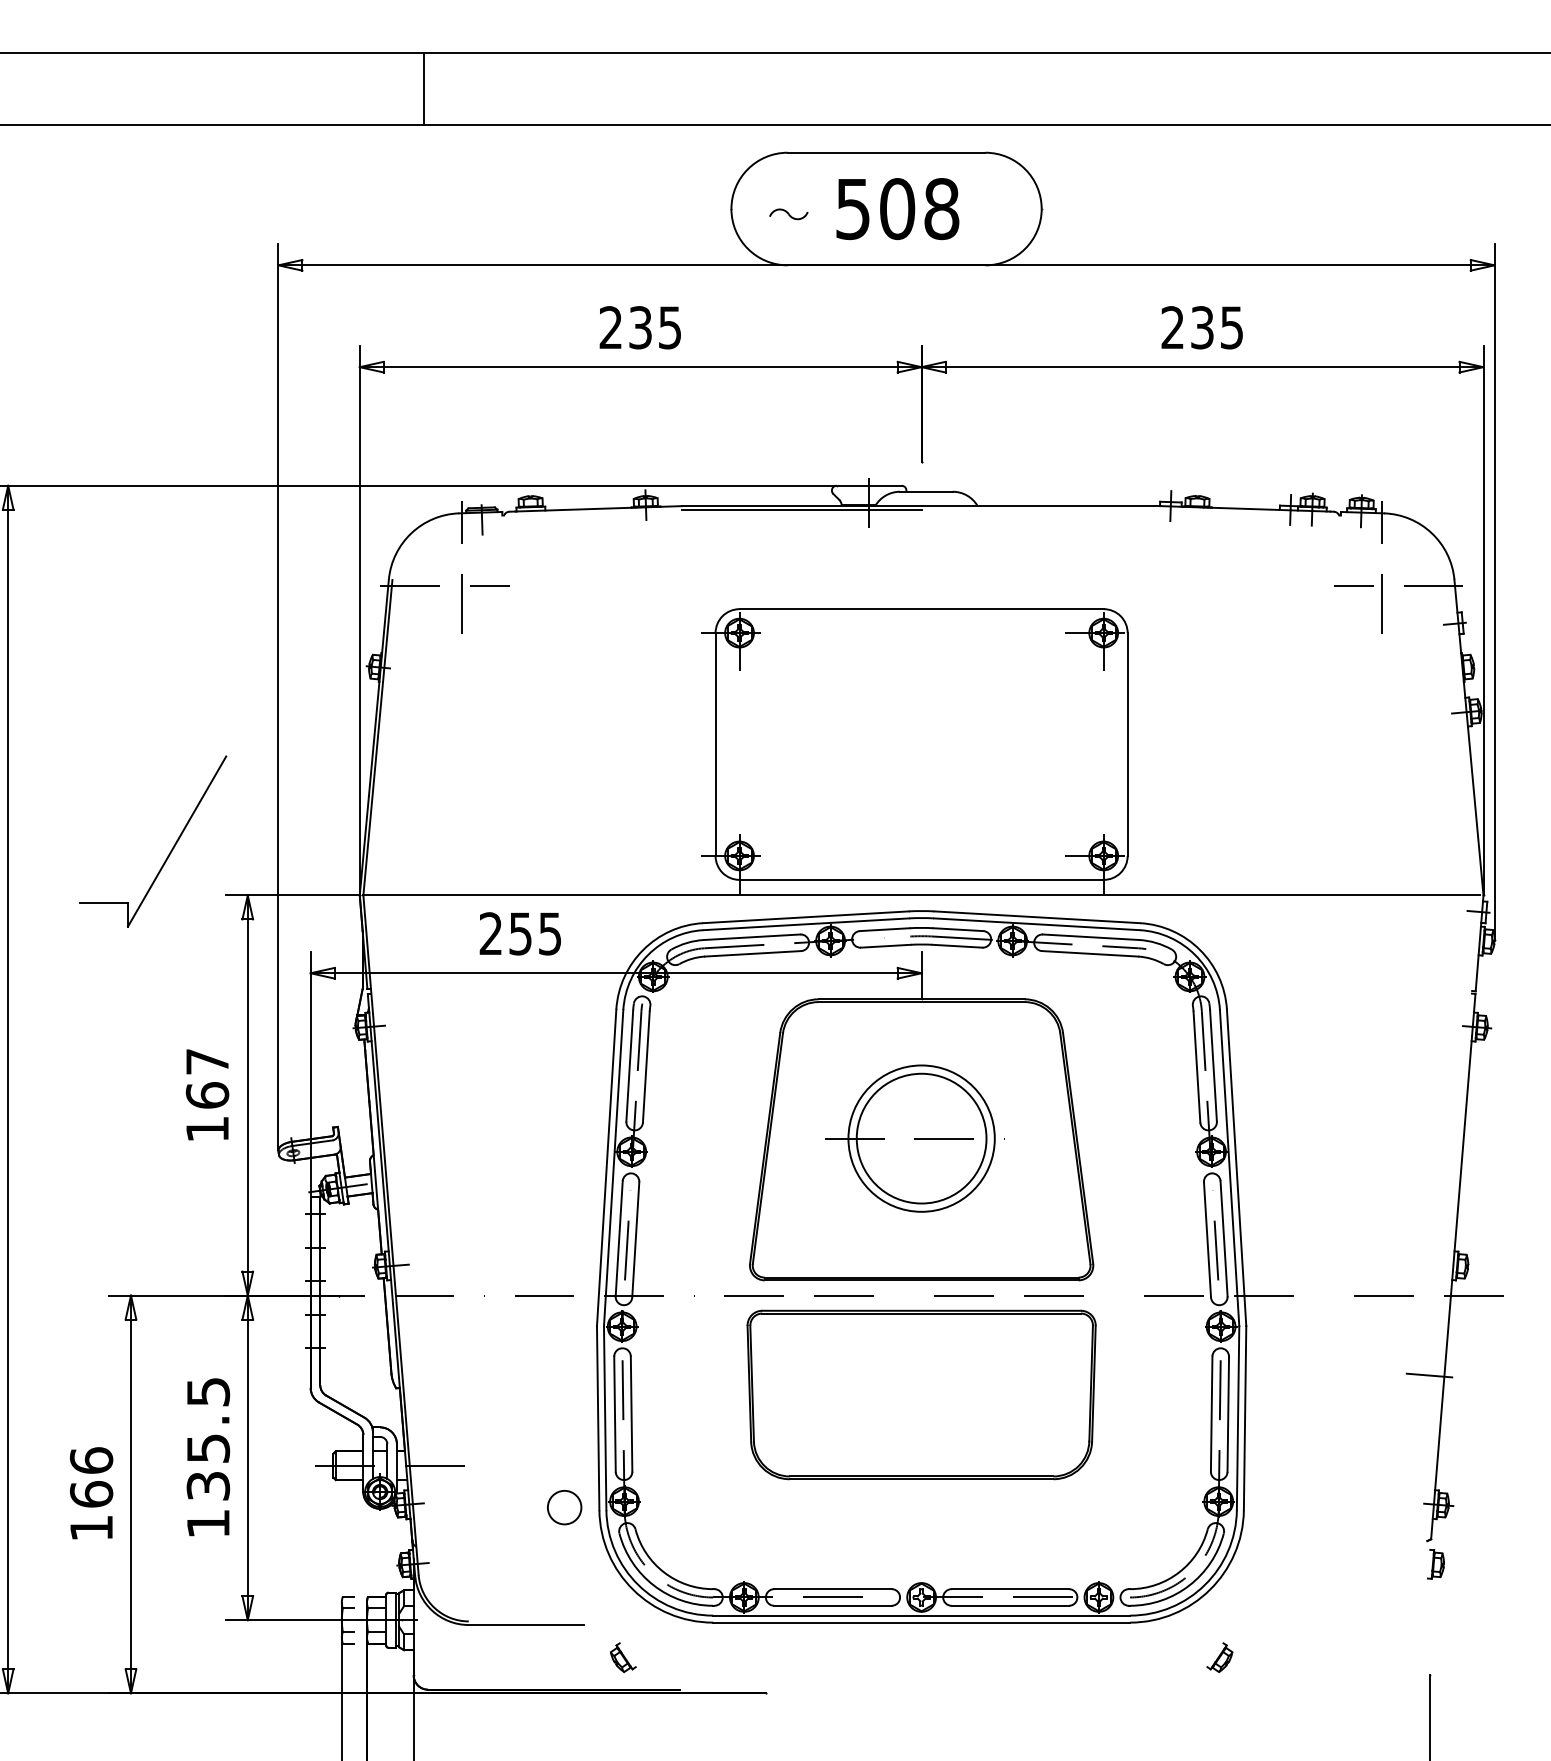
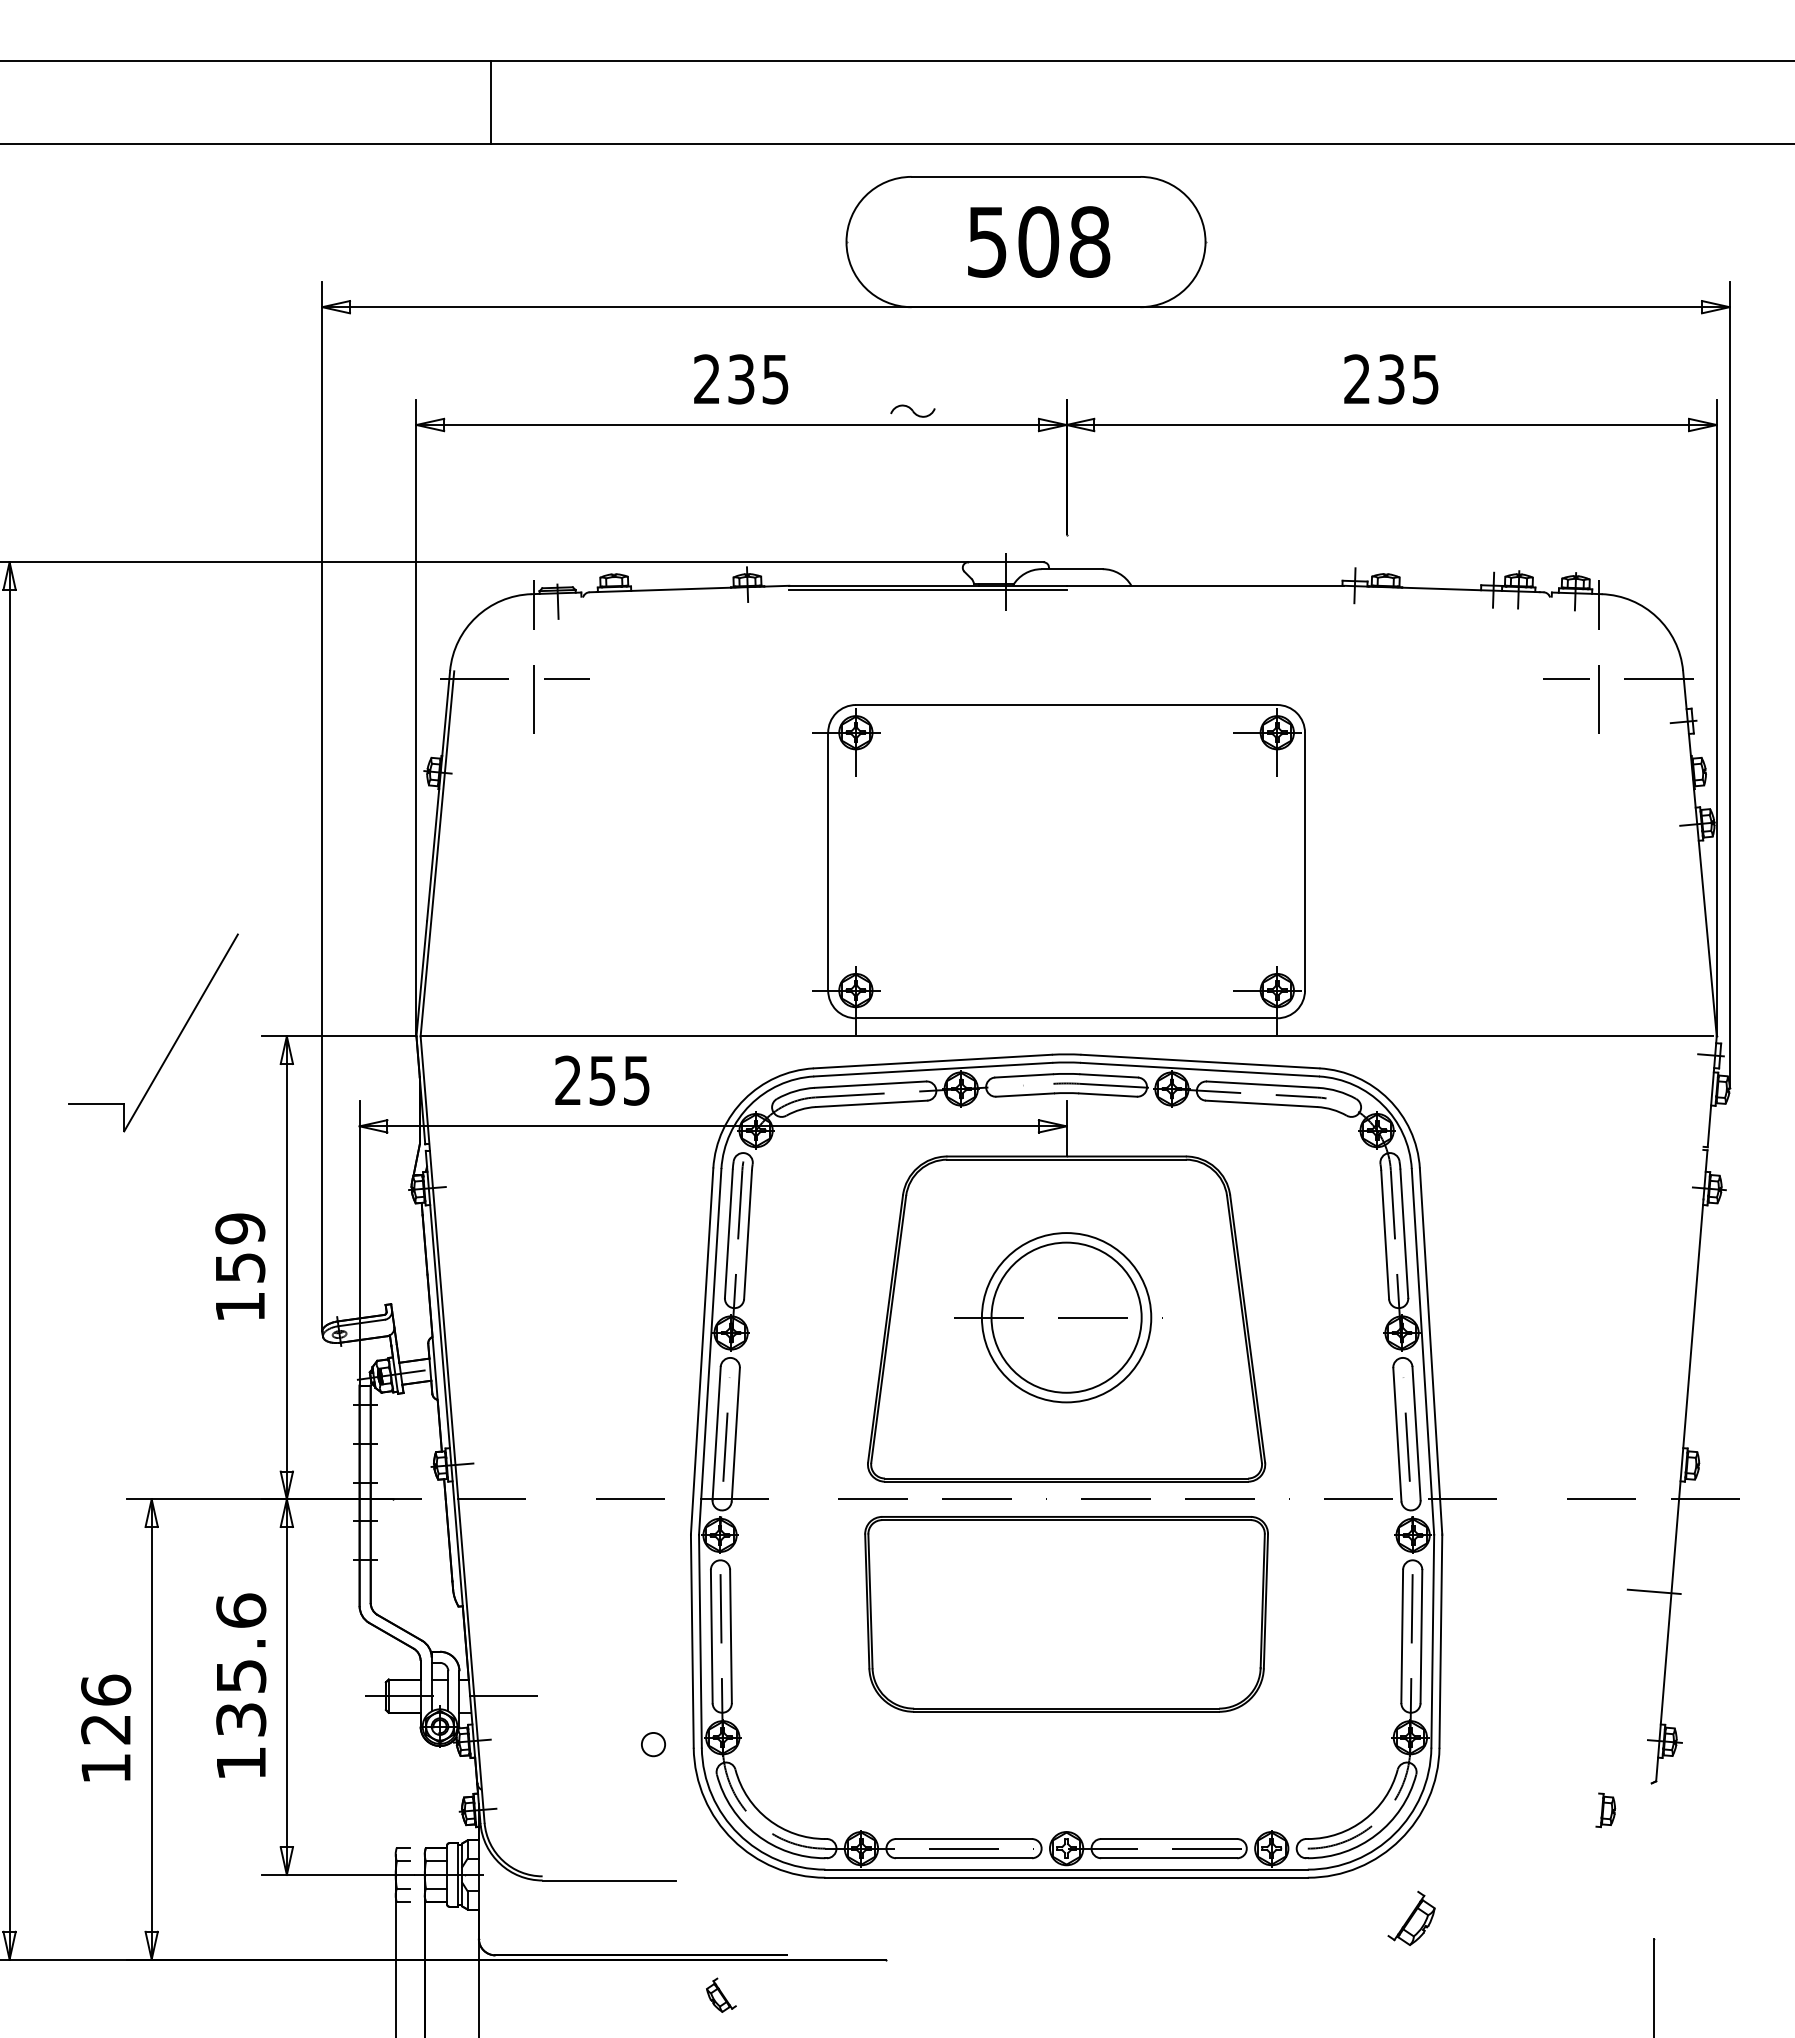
part: (788, 213) -> (912, 410), moved
part: (170, 850) -> (173, 1043), moved
text: (207, 1077) -> (240, 1247), 167 -> 159
text: (208, 1391) -> (241, 1610), 135.5 -> 135.6
text: (91, 1493) -> (106, 1728), 166 -> 126
part: (564, 1507) -> (653, 1744), size x0.6
part: (1435, 1564) -> (1605, 1810), moved
part: (623, 1656) -> (721, 1994), moved
part: (1219, 1656) -> (1411, 1917), size x1.6

